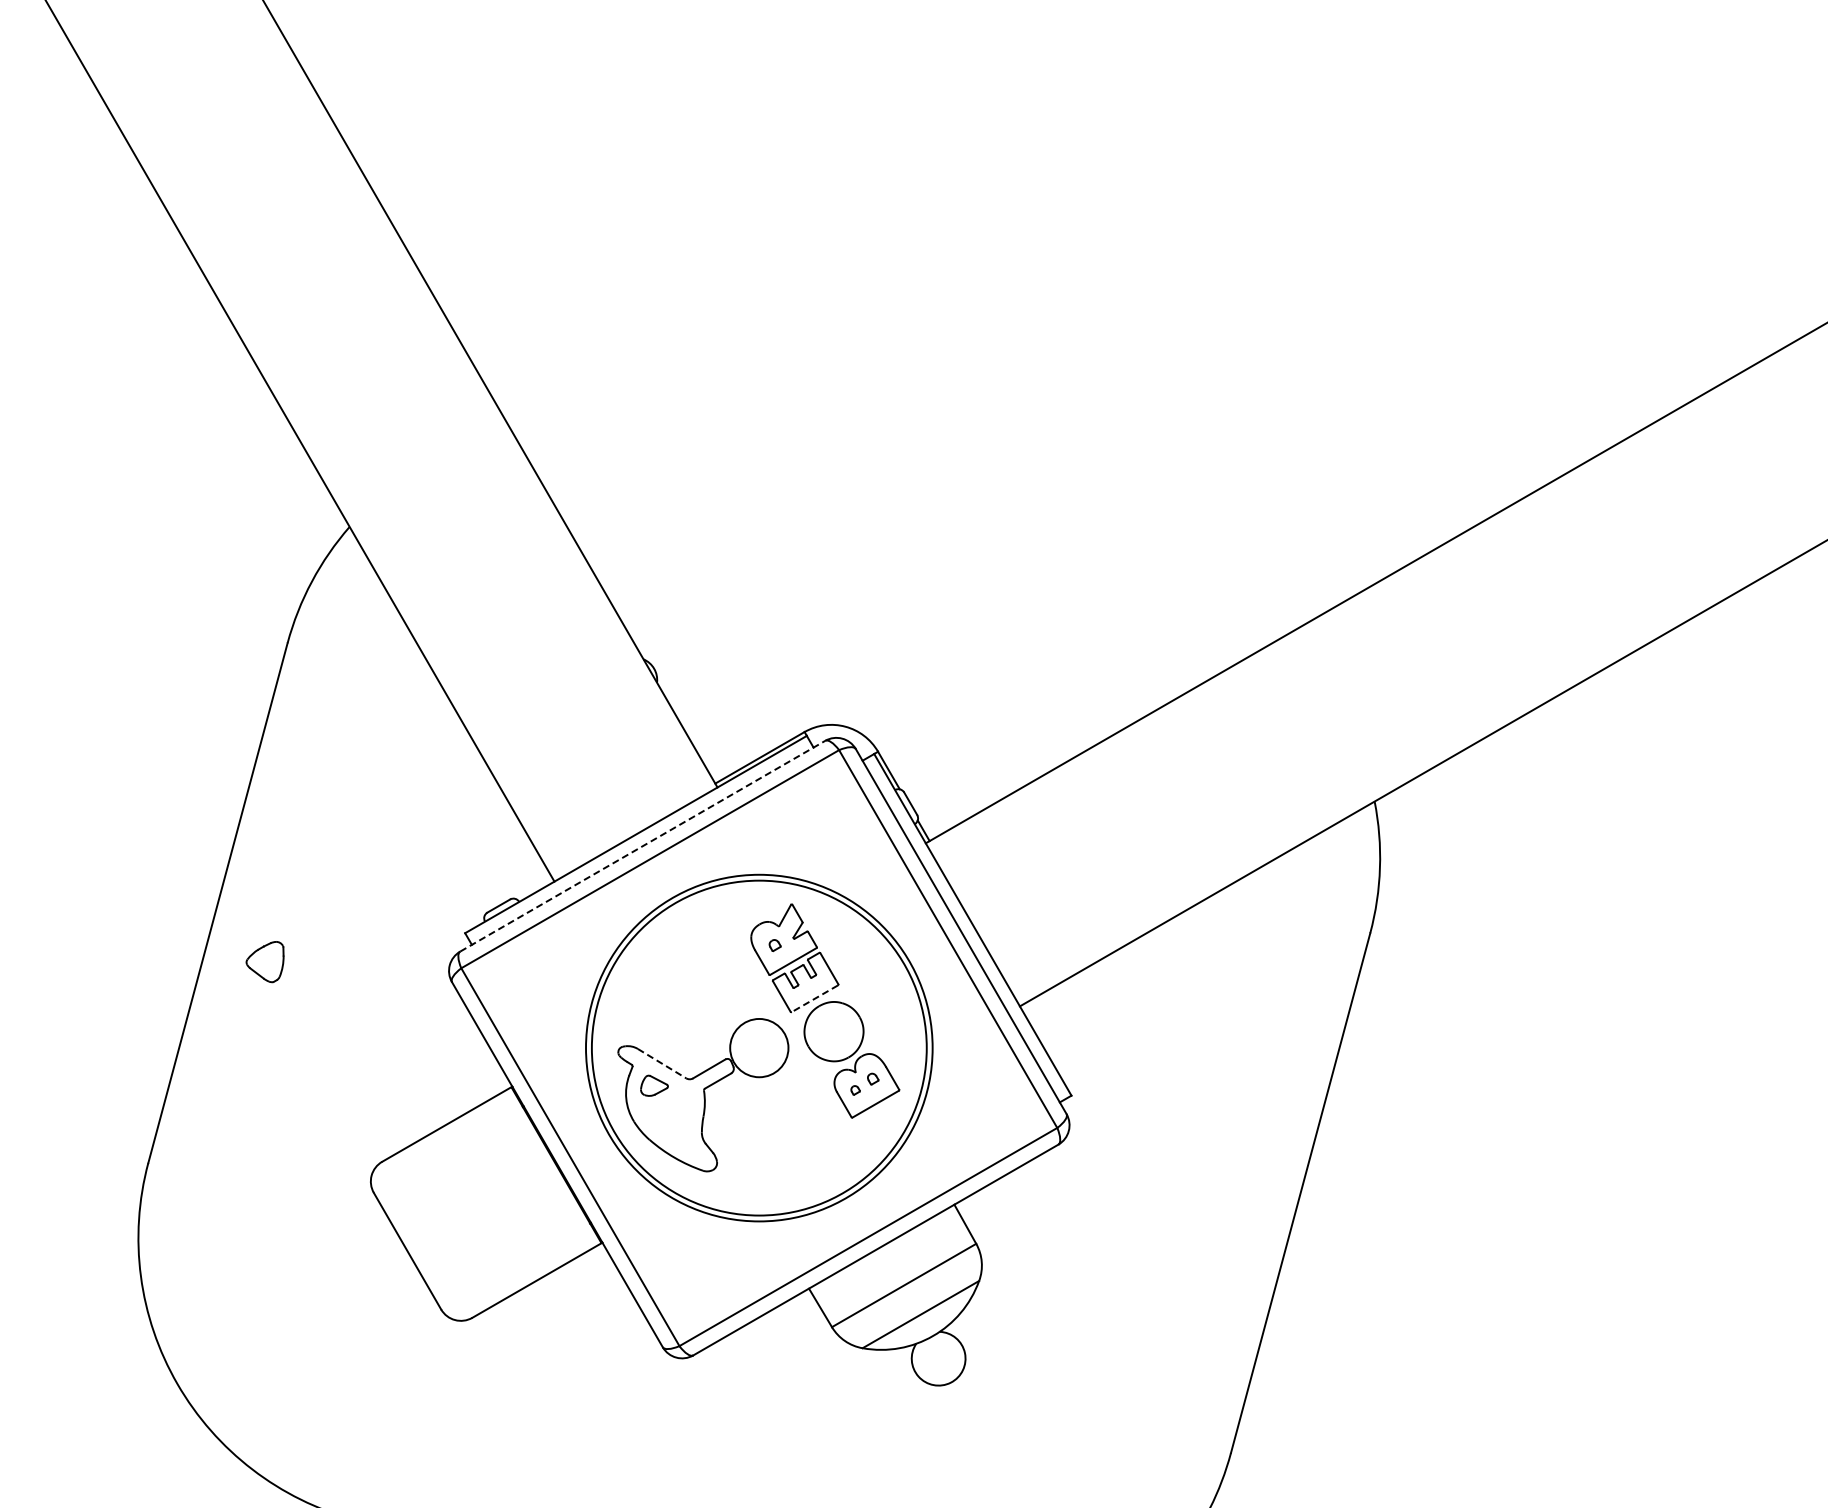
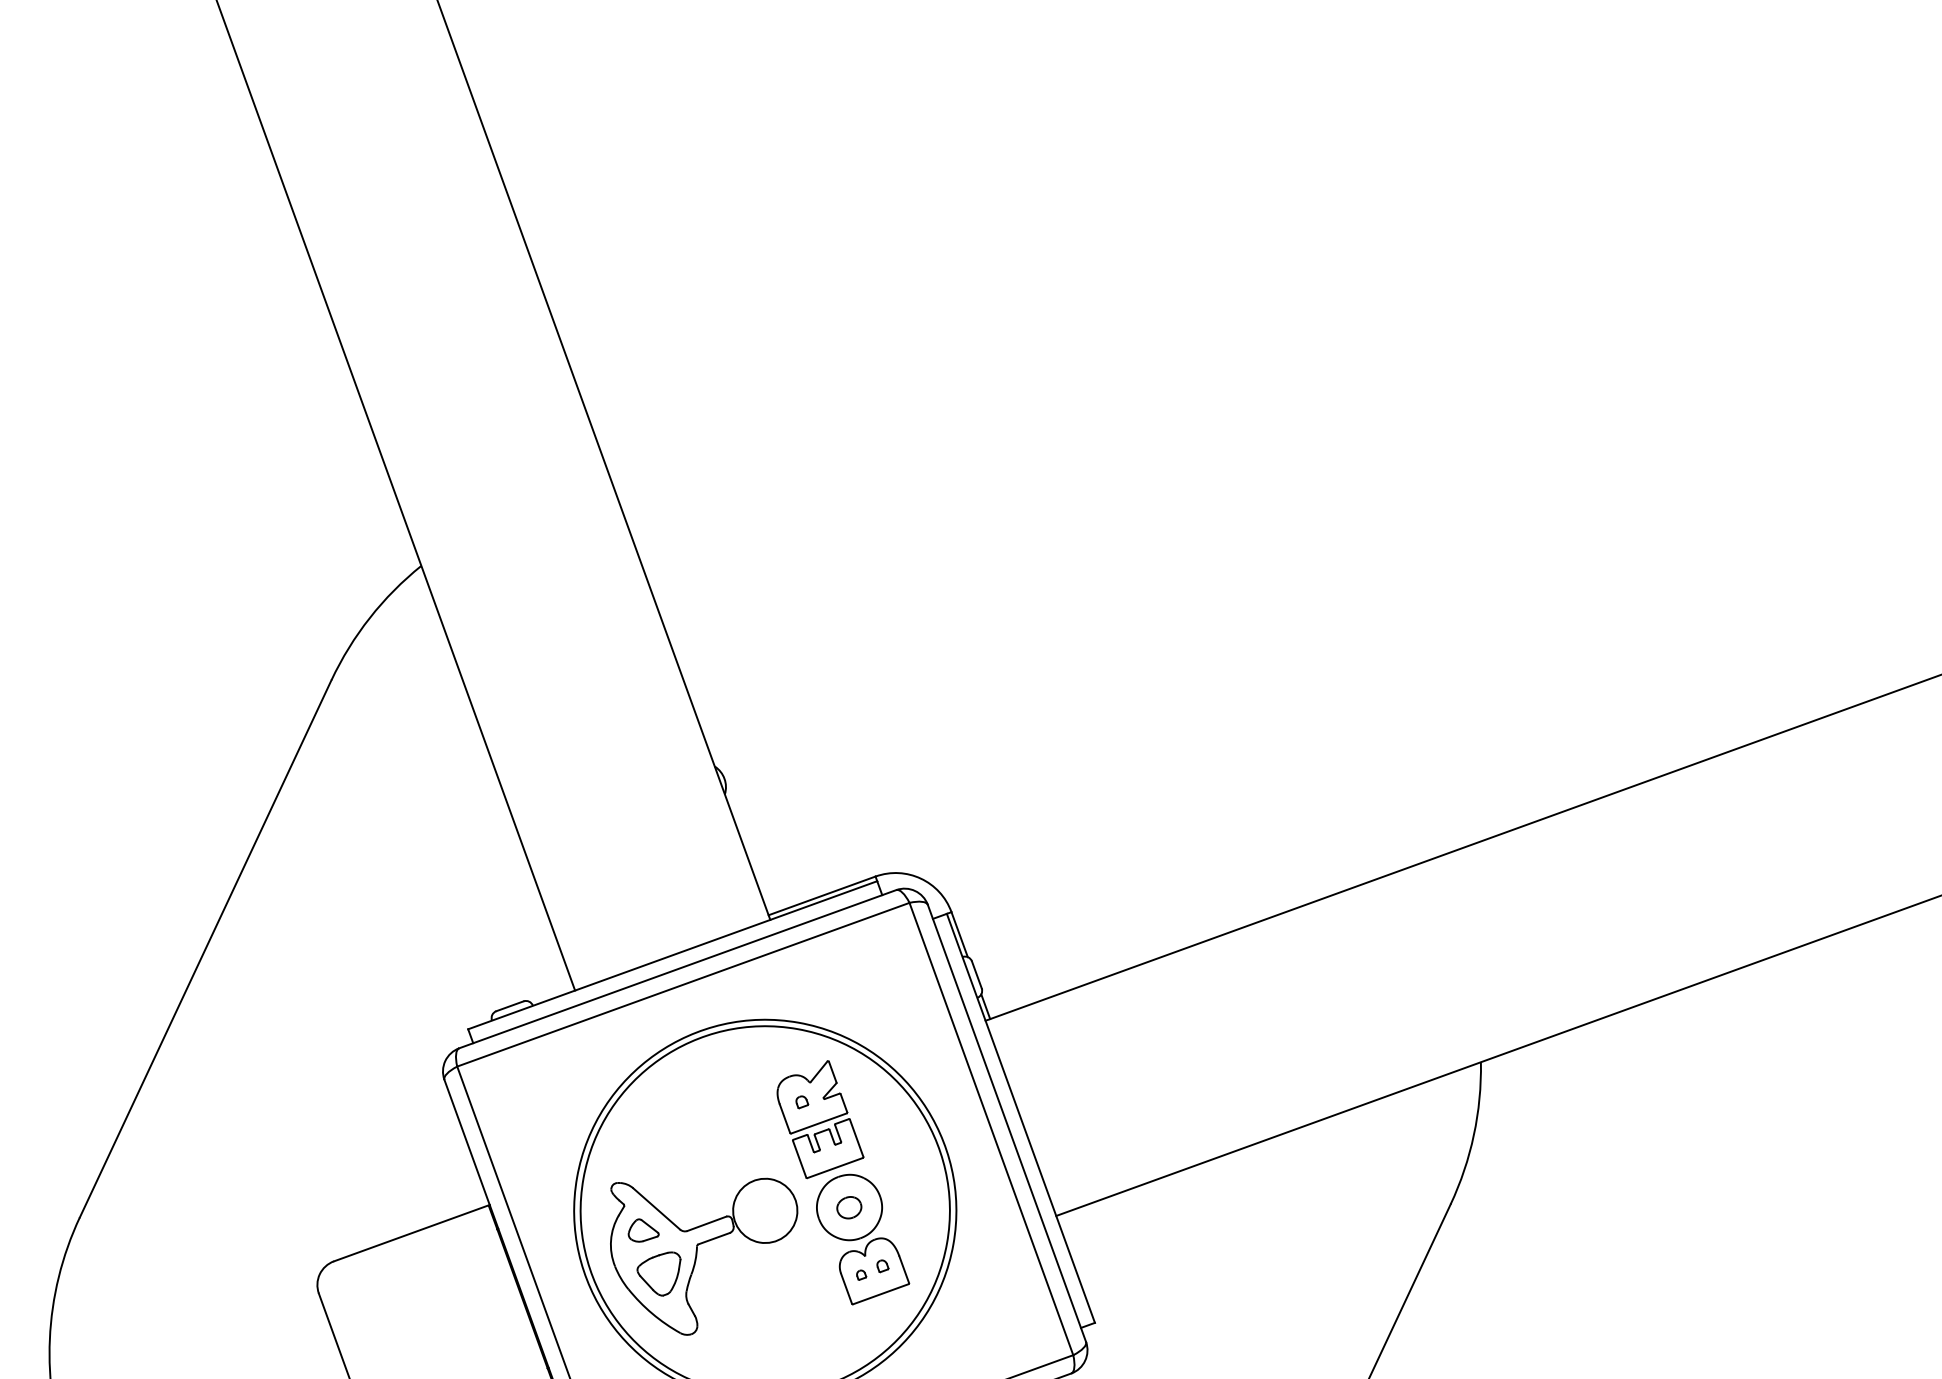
line: (642, 846) -> (677, 969), dashed -> solid
part: (264, 962) -> (657, 1272), moved
line: (814, 998) -> (834, 1167), dashed -> solid
part: (833, 1031) -> (849, 1207), added
line: (662, 1063) -> (657, 1208), dashed -> solid

